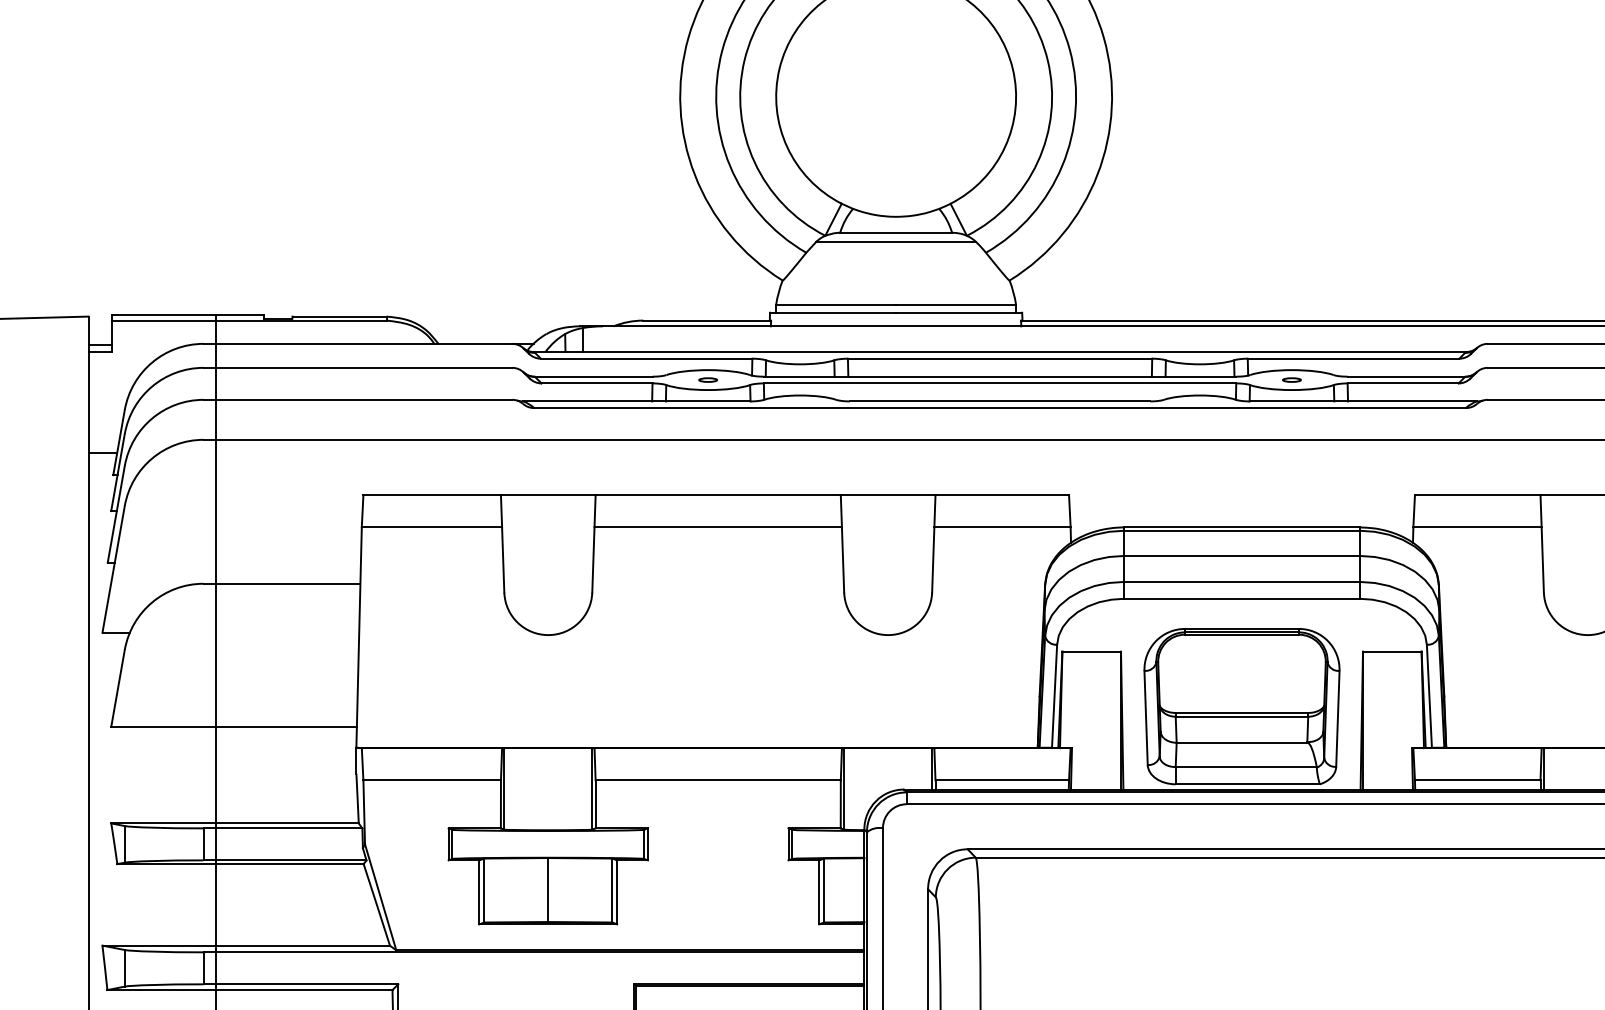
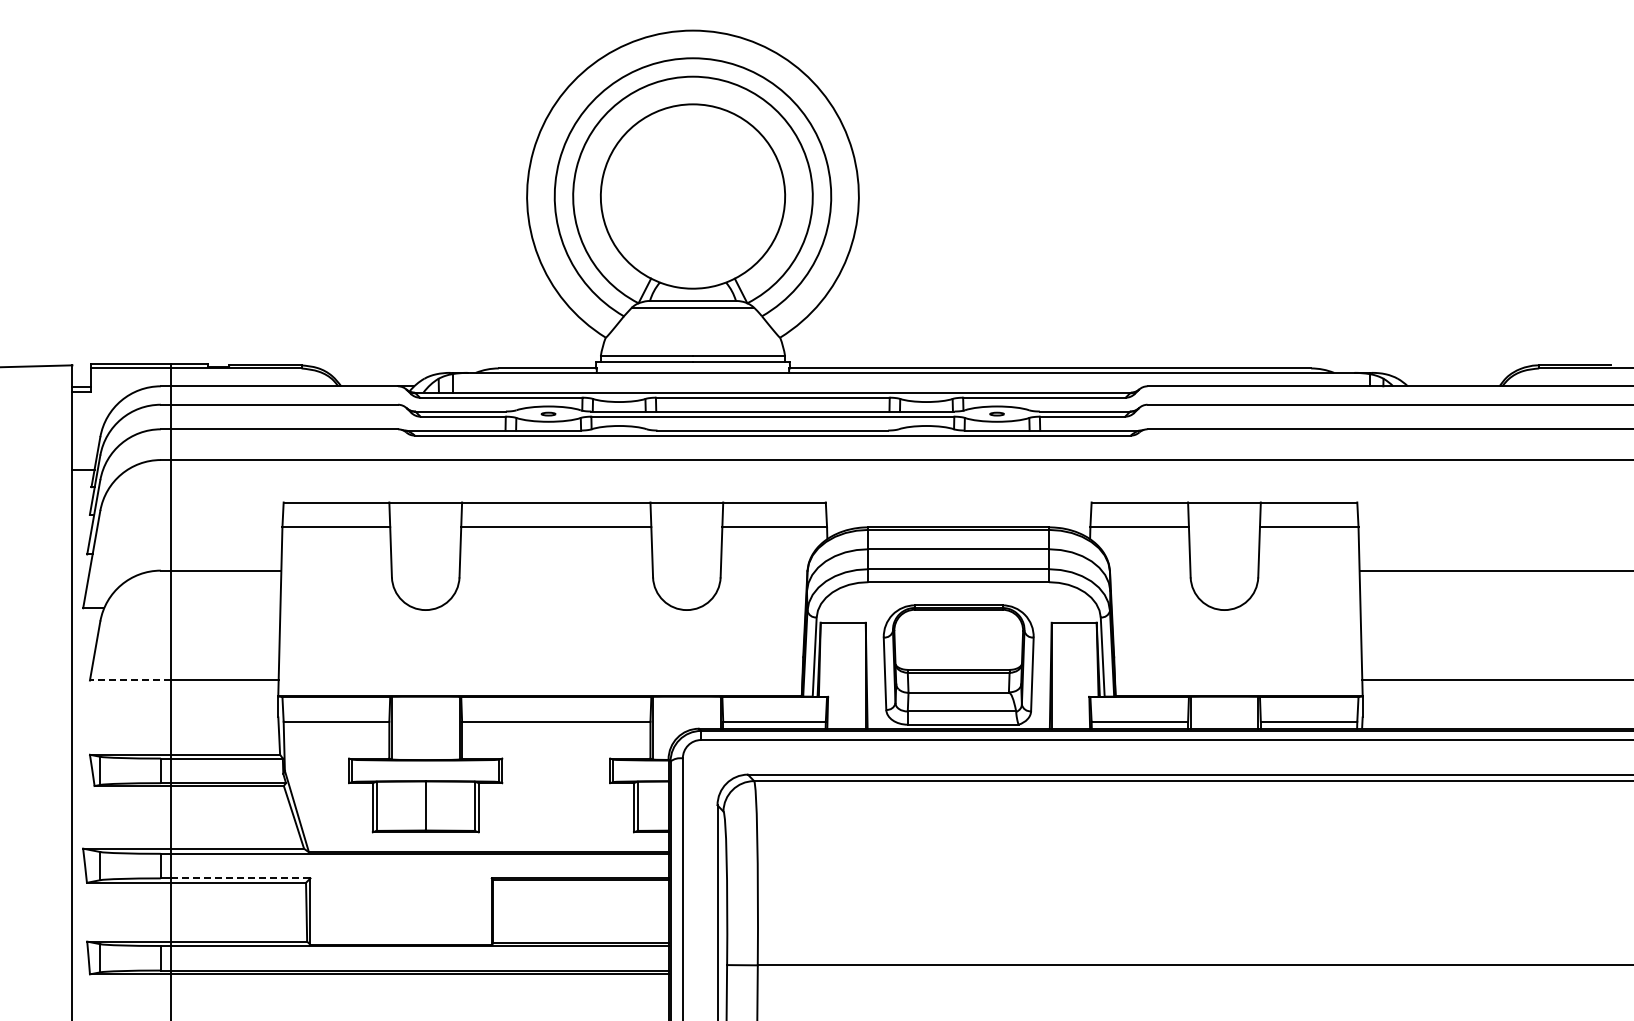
line: (162, 726) -> (129, 680), solid -> dashed
line: (307, 984) -> (240, 878), solid -> dashed

